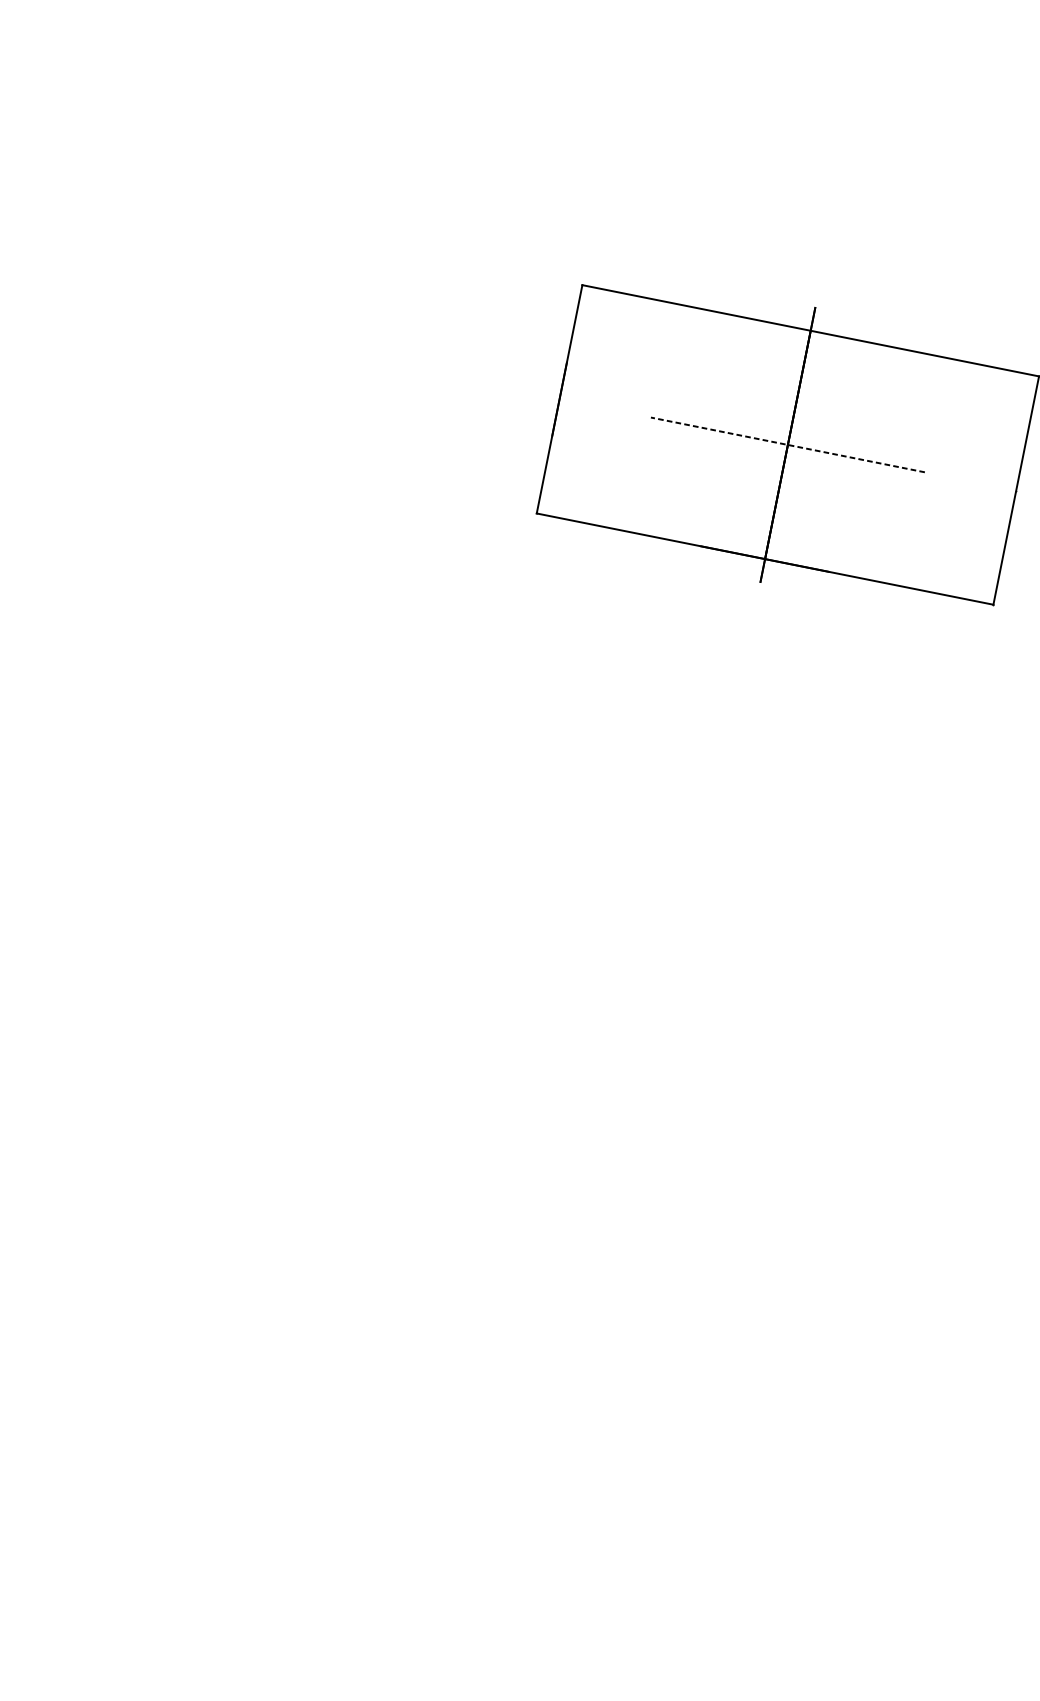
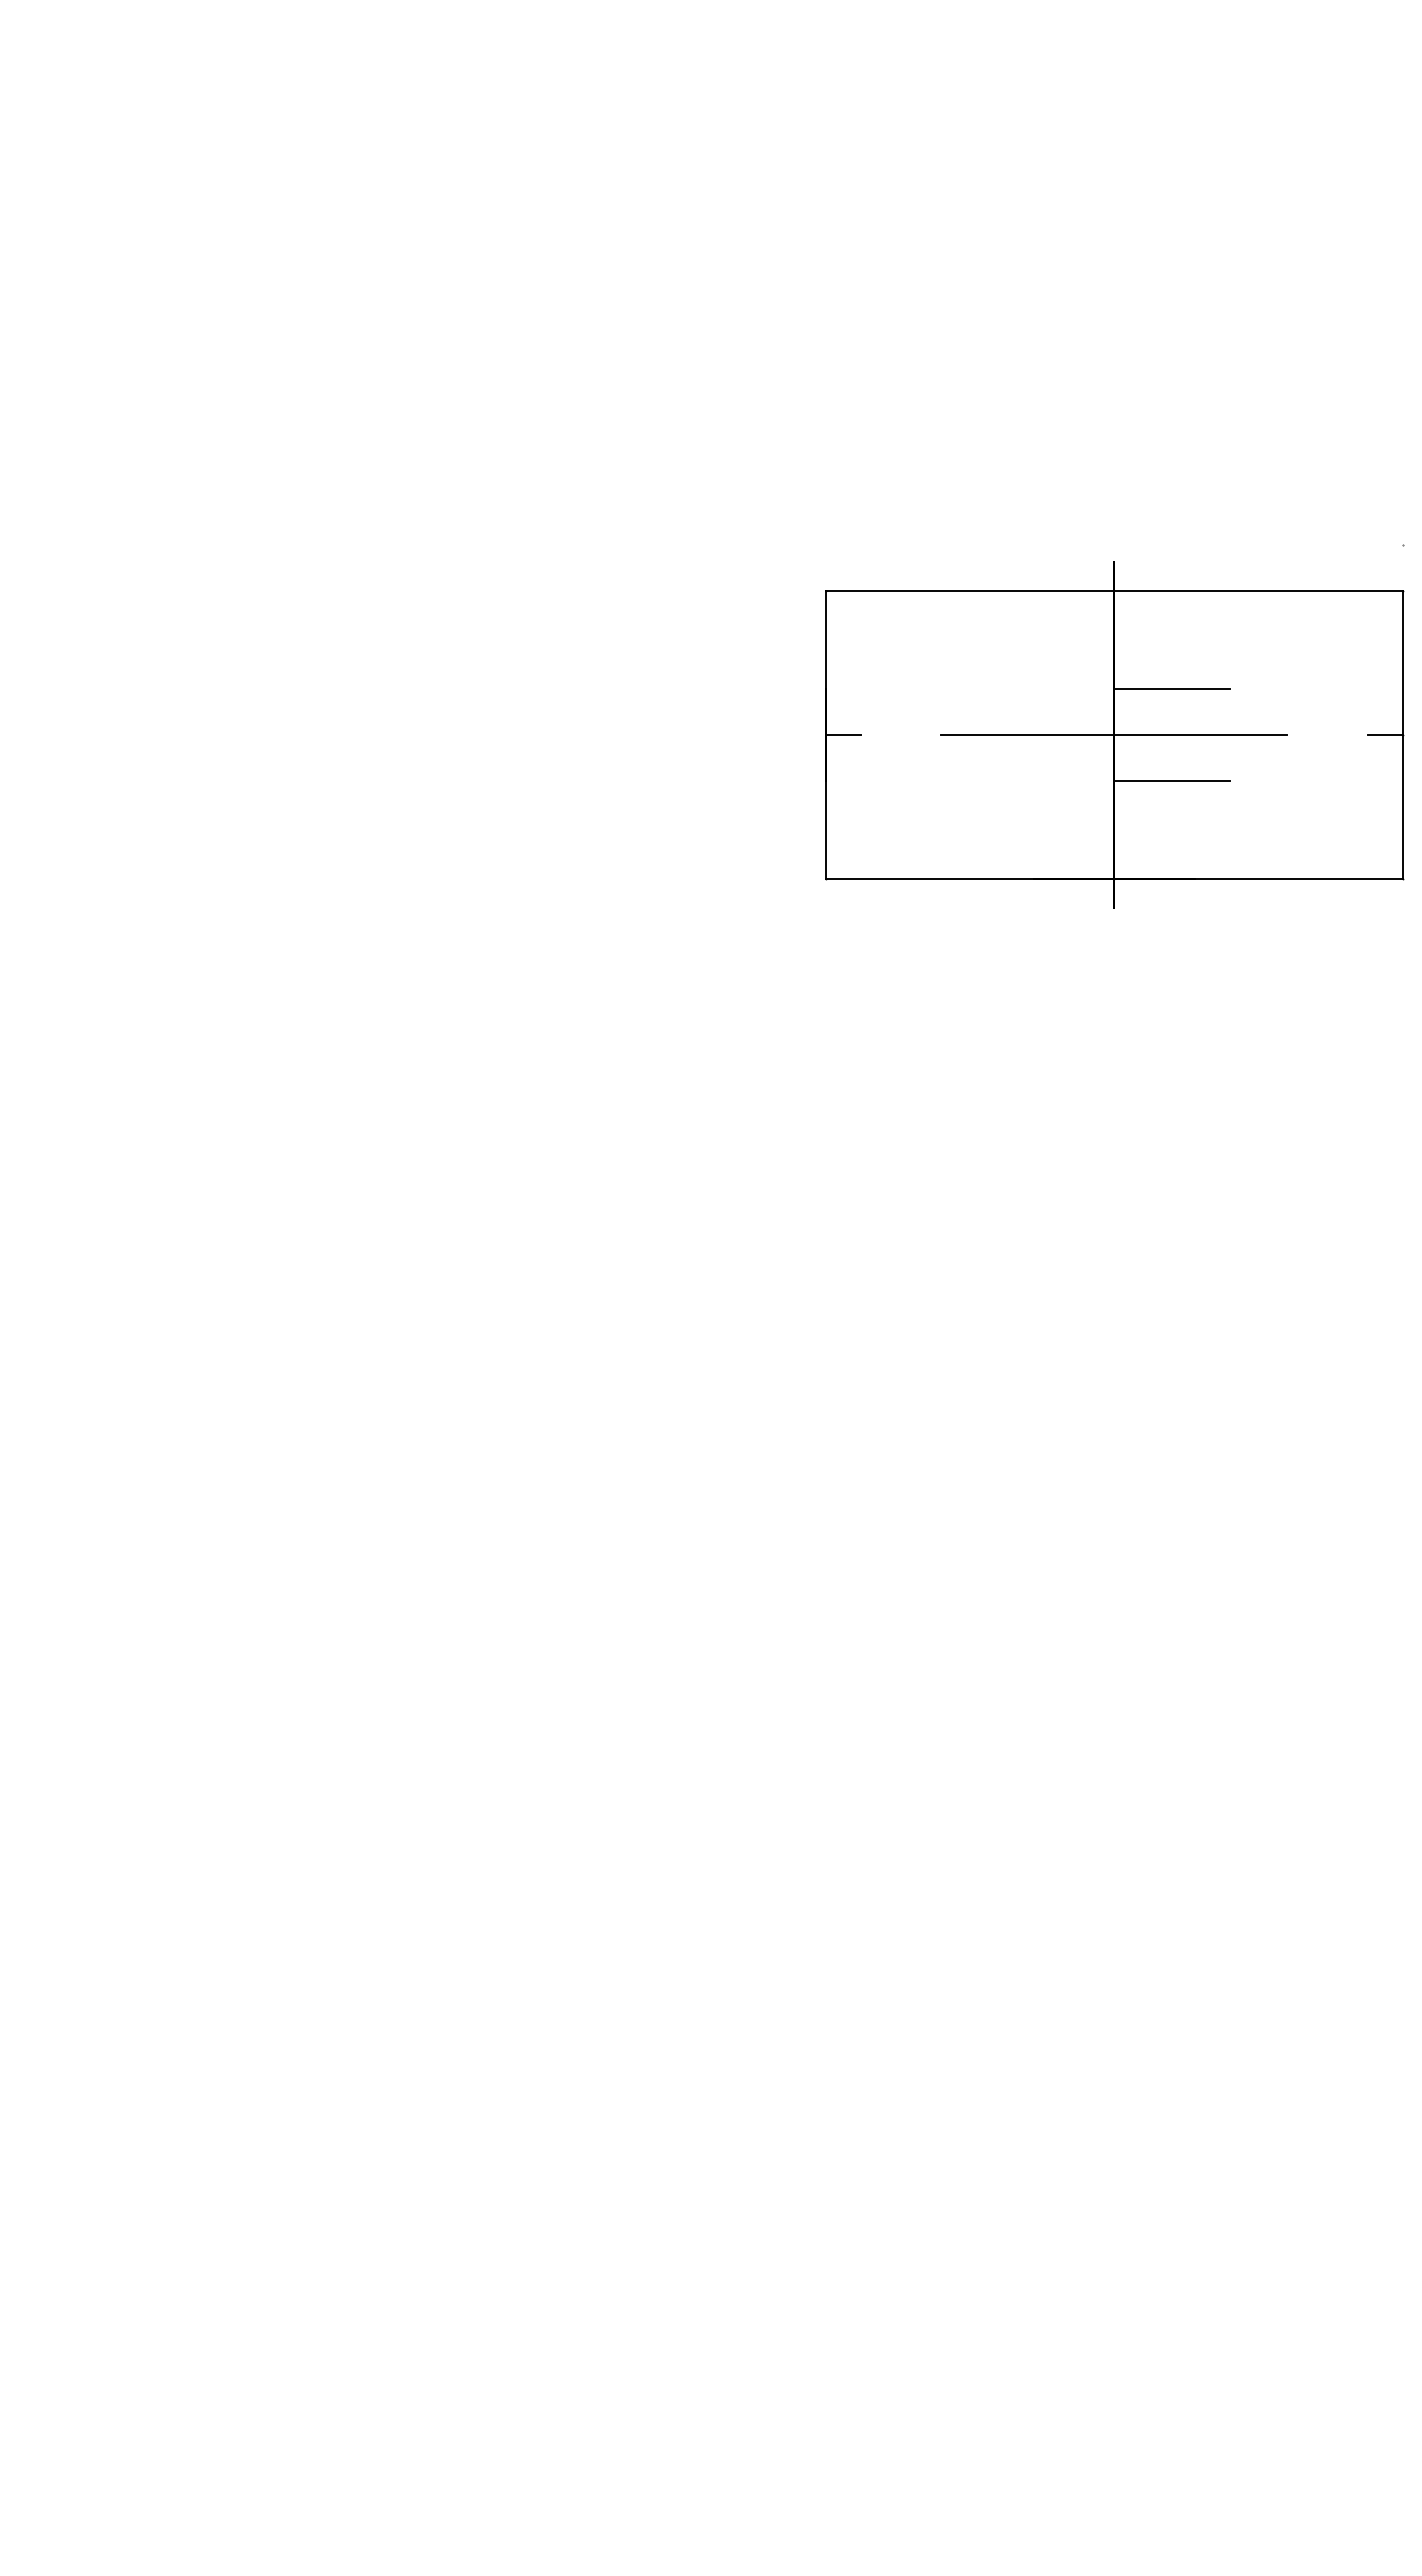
line: (572, 402) -> (842, 735), added
line: (840, 417) -> (1171, 688), added
line: (787, 445) -> (1113, 735), dashed -> solid
line: (1002, 488) -> (1385, 735), added
line: (825, 490) -> (1171, 781), added

